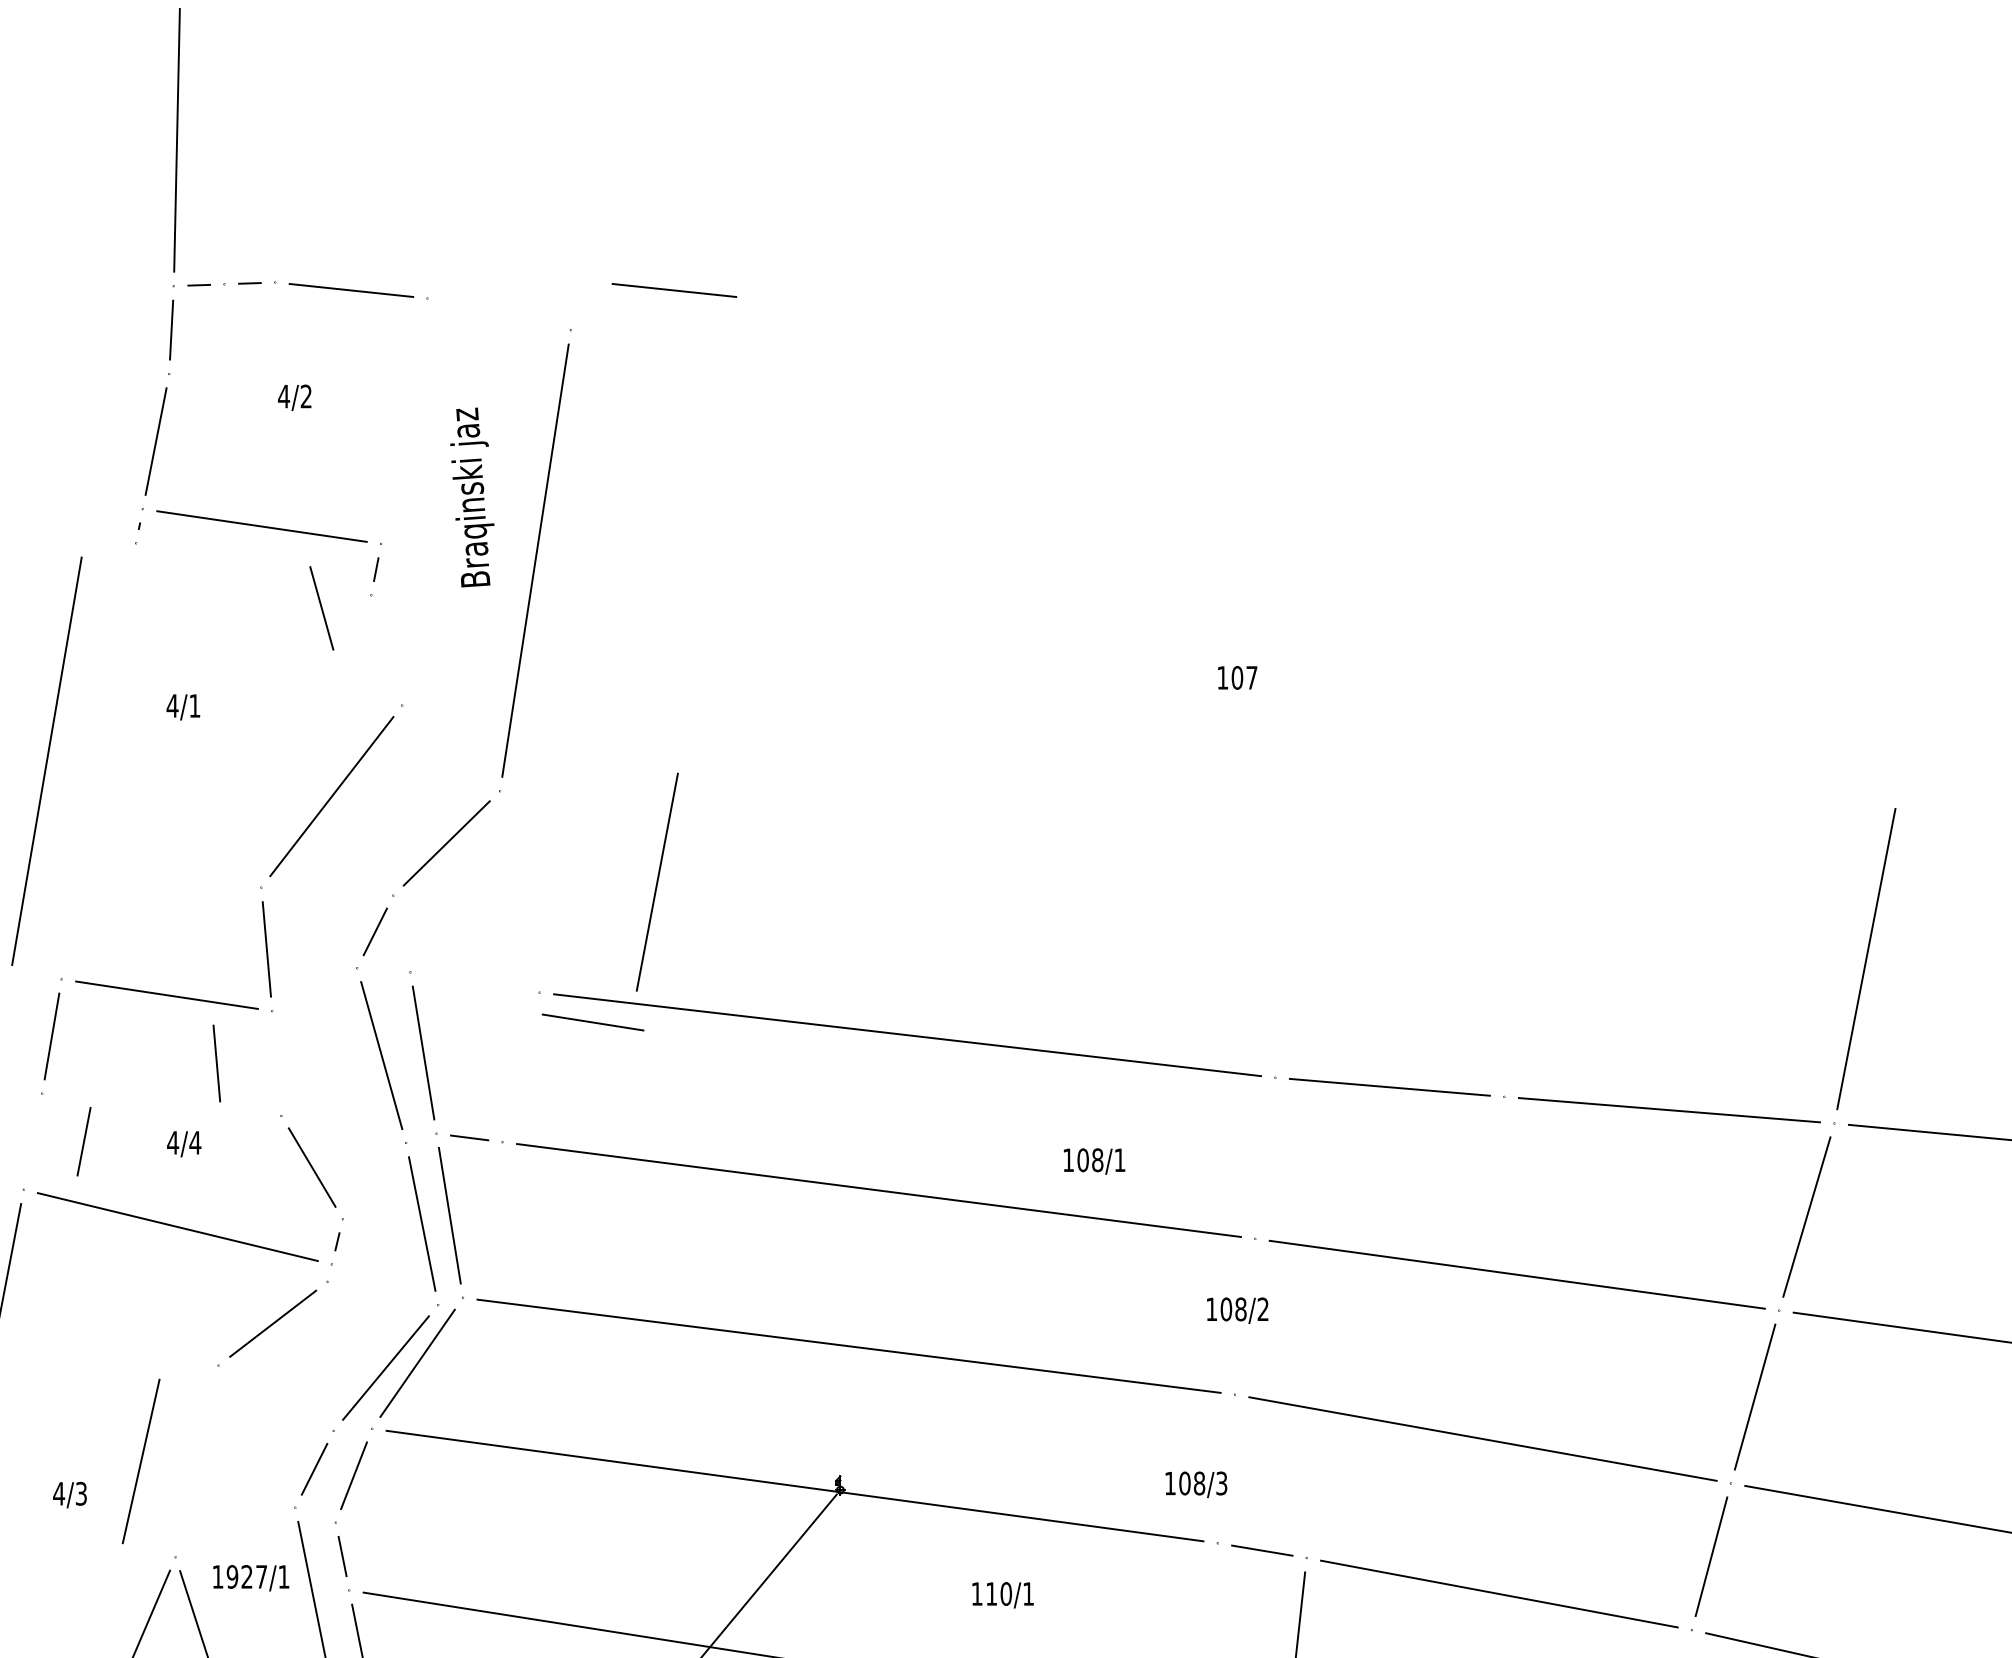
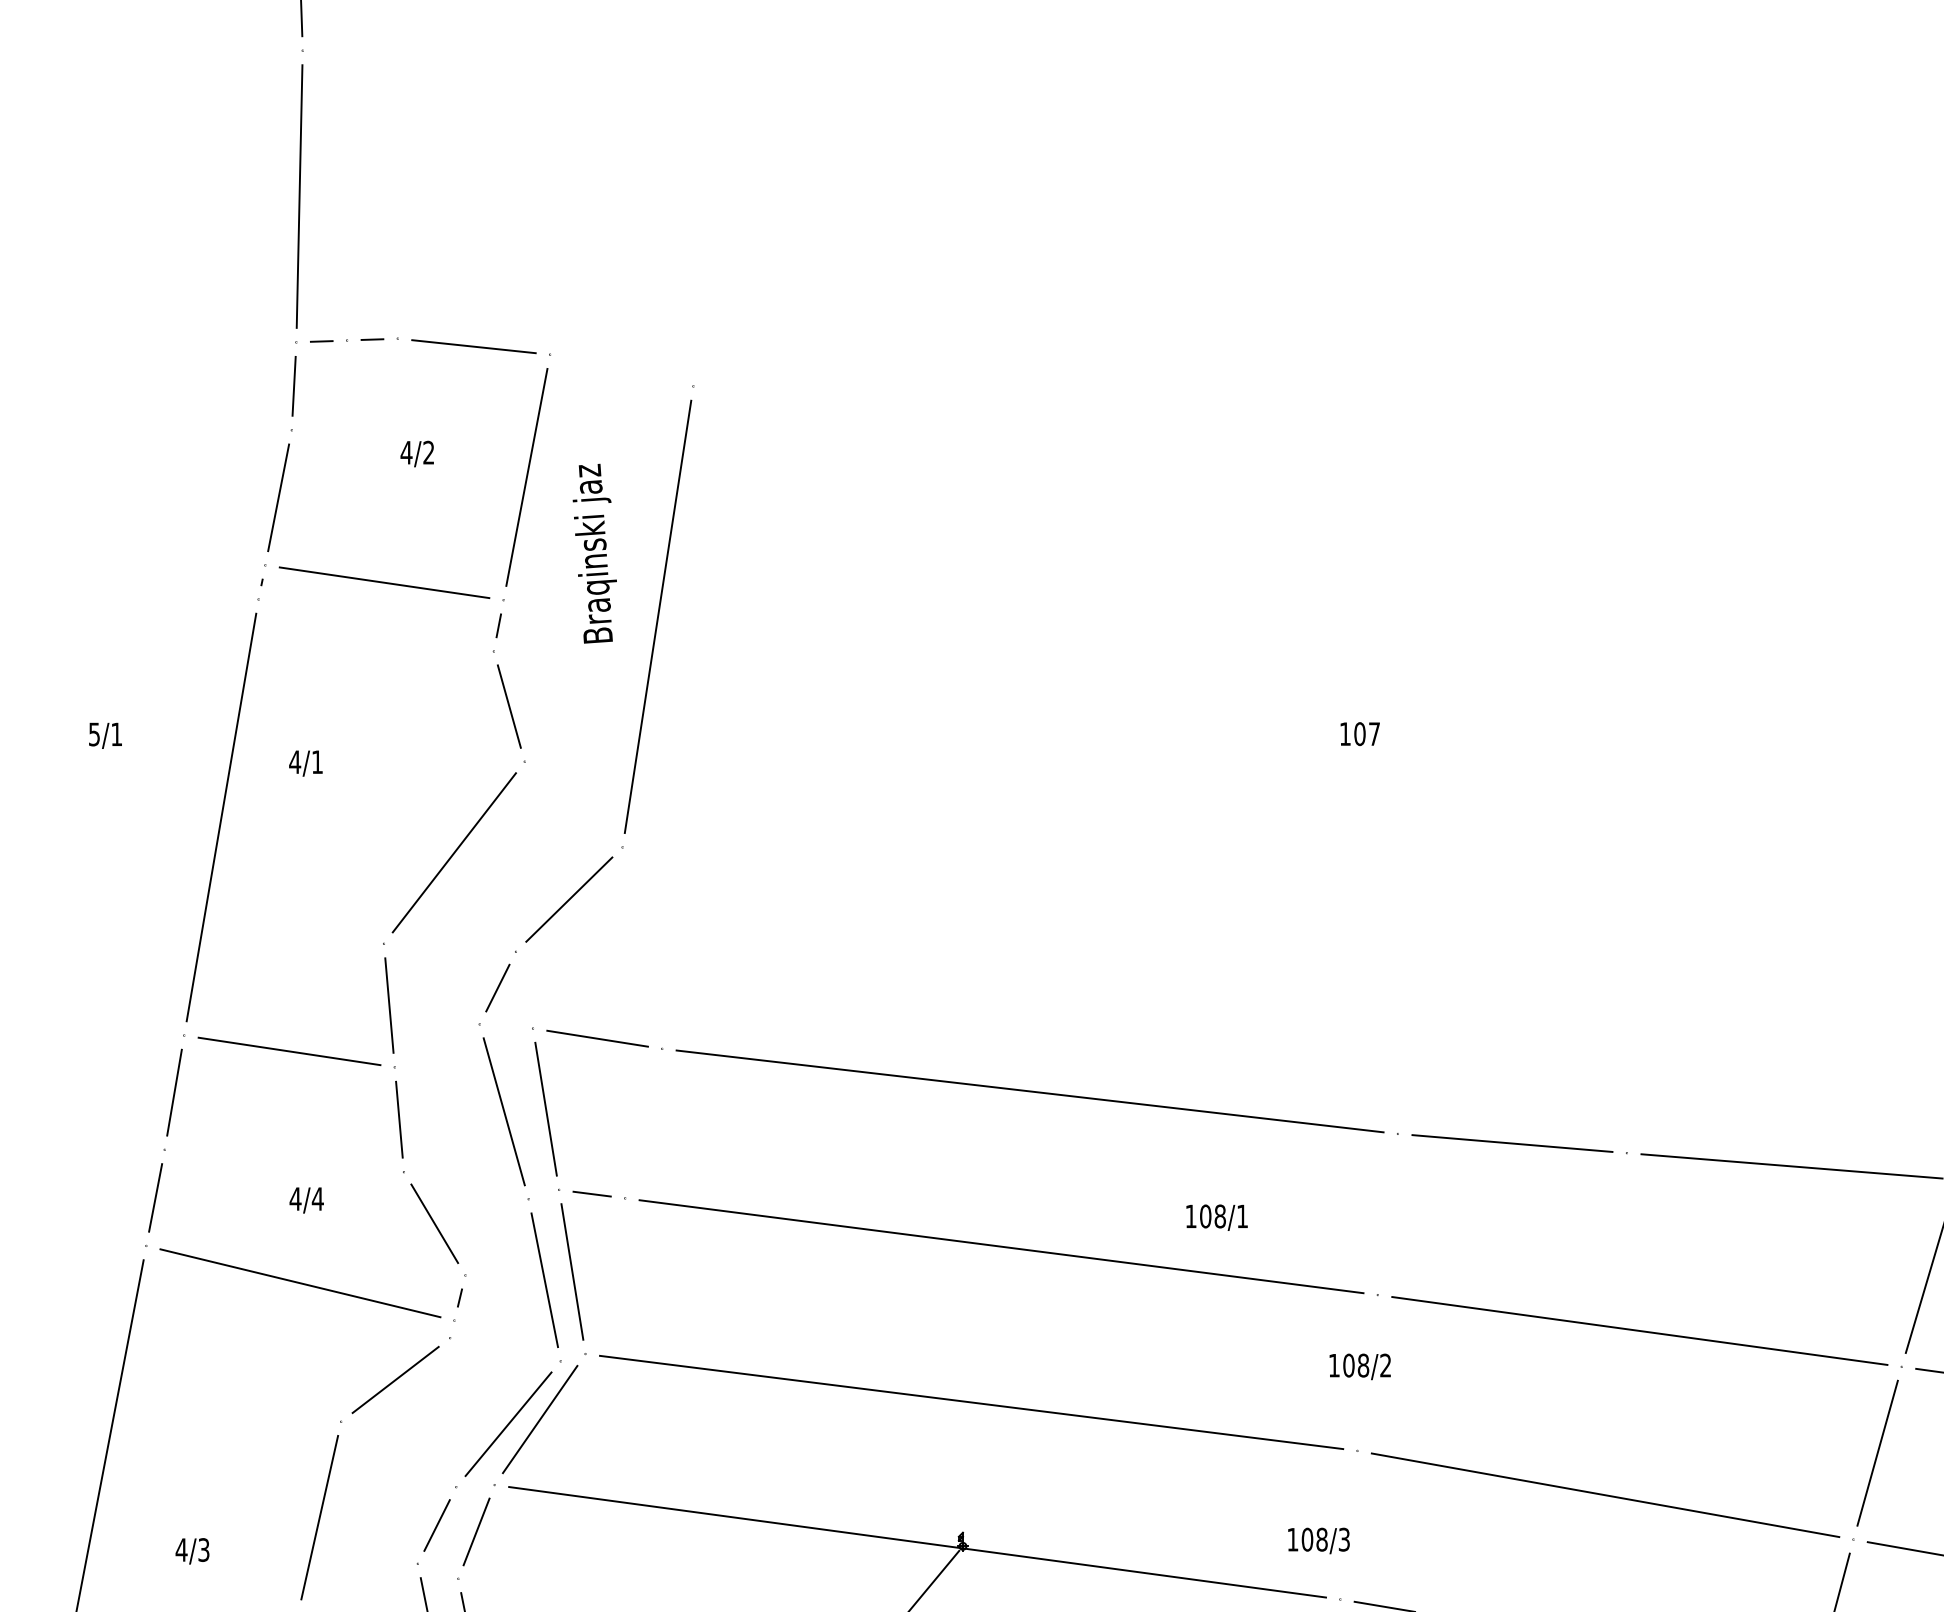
line: (674, 290) -> (797, 346), removed
line: (321, 608) -> (509, 706), moved
line: (46, 760) -> (221, 816), moved
line: (656, 881) -> (526, 476), moved
line: (592, 1022) -> (597, 1038), moved
line: (216, 1063) -> (399, 1119), moved
line: (83, 1141) -> (155, 1197), moved
line: (140, 1461) -> (319, 1517), moved

